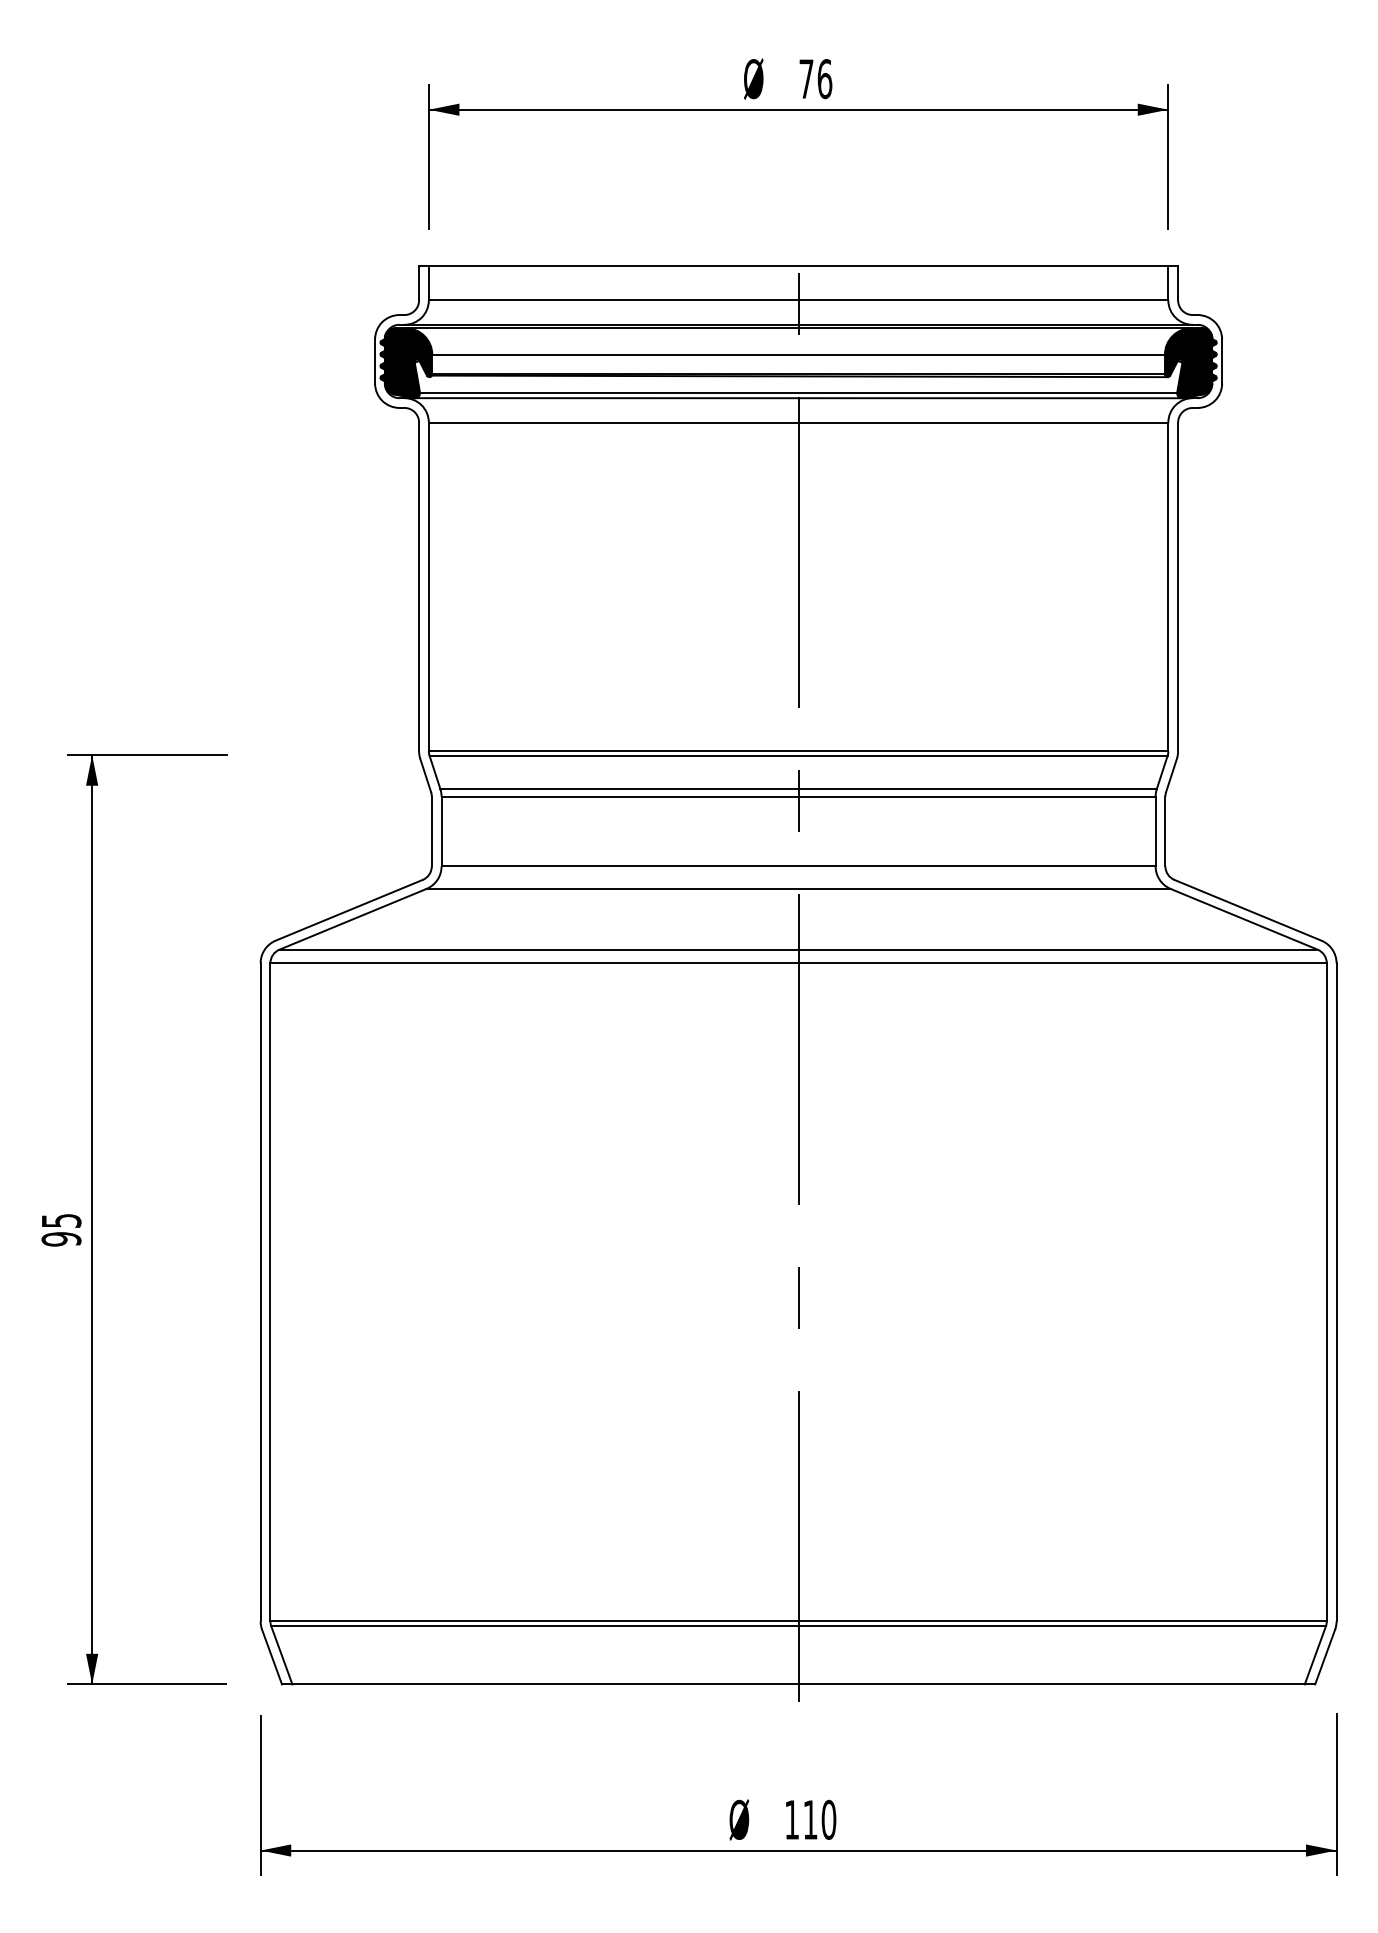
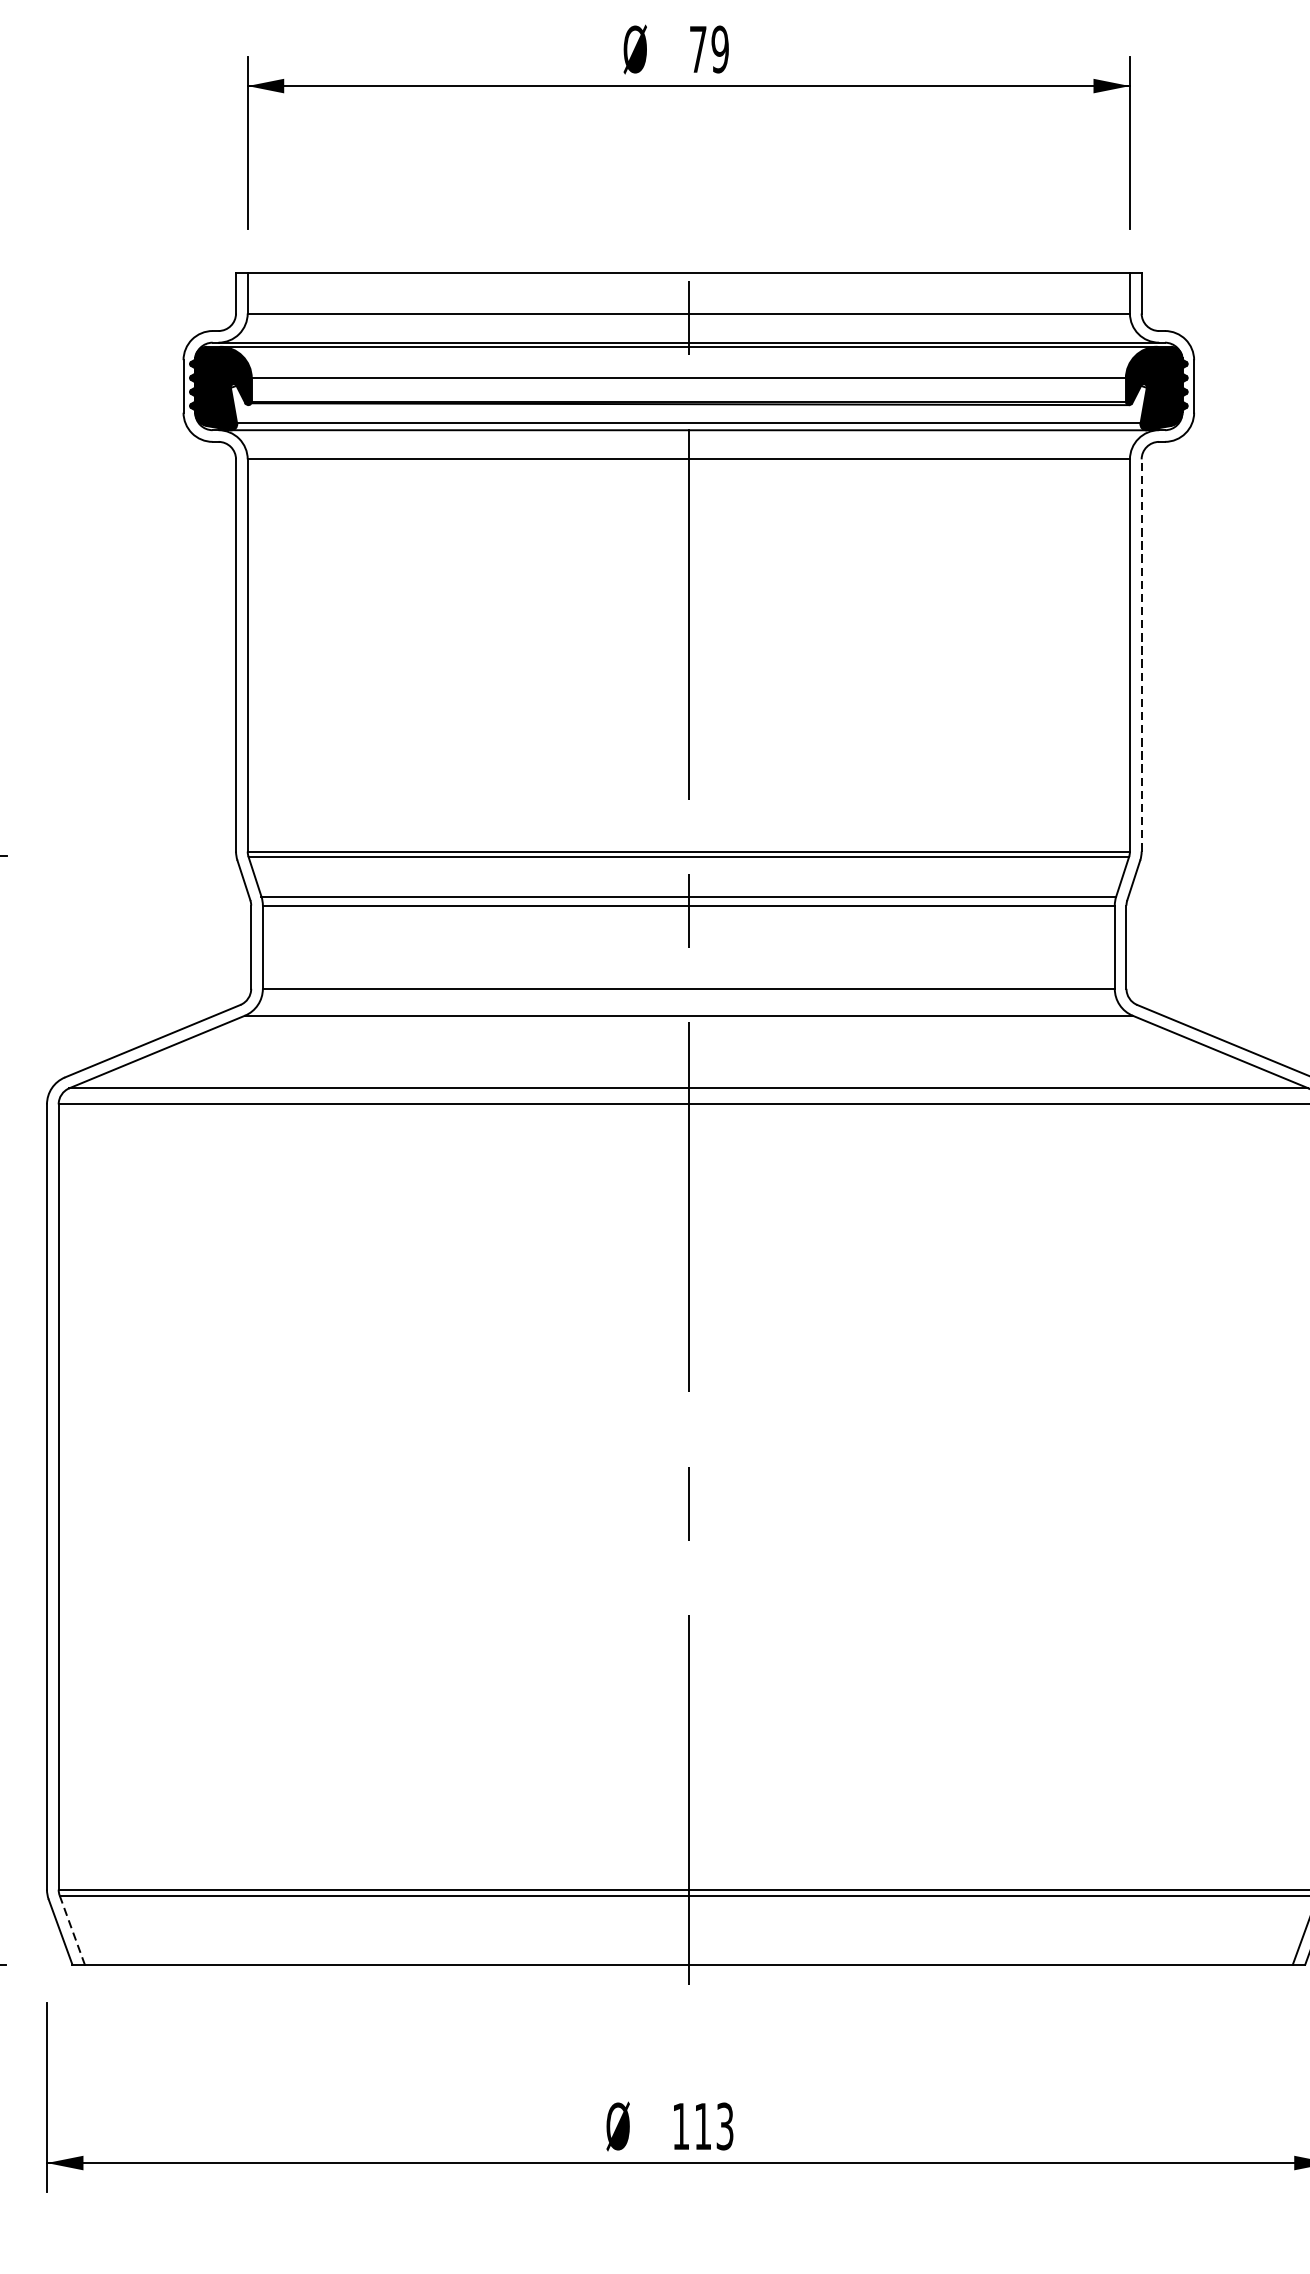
text: (824, 79) -> (719, 50), 76 -> 79
line: (1178, 586) -> (1142, 654), solid -> dashed
line: (281, 1655) -> (71, 1930), solid -> dashed
text: (828, 1819) -> (724, 2125), 110 -> 113

